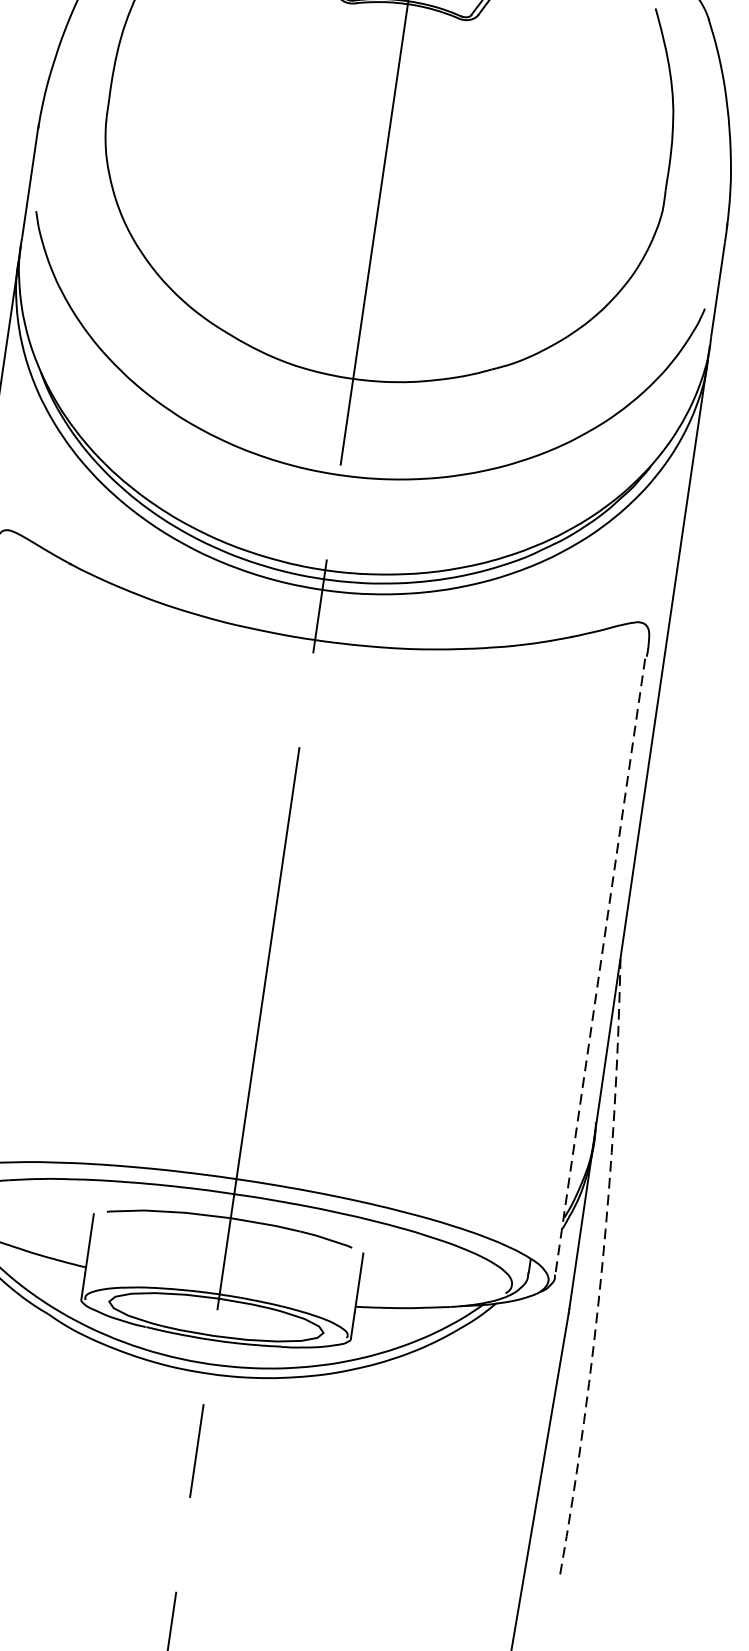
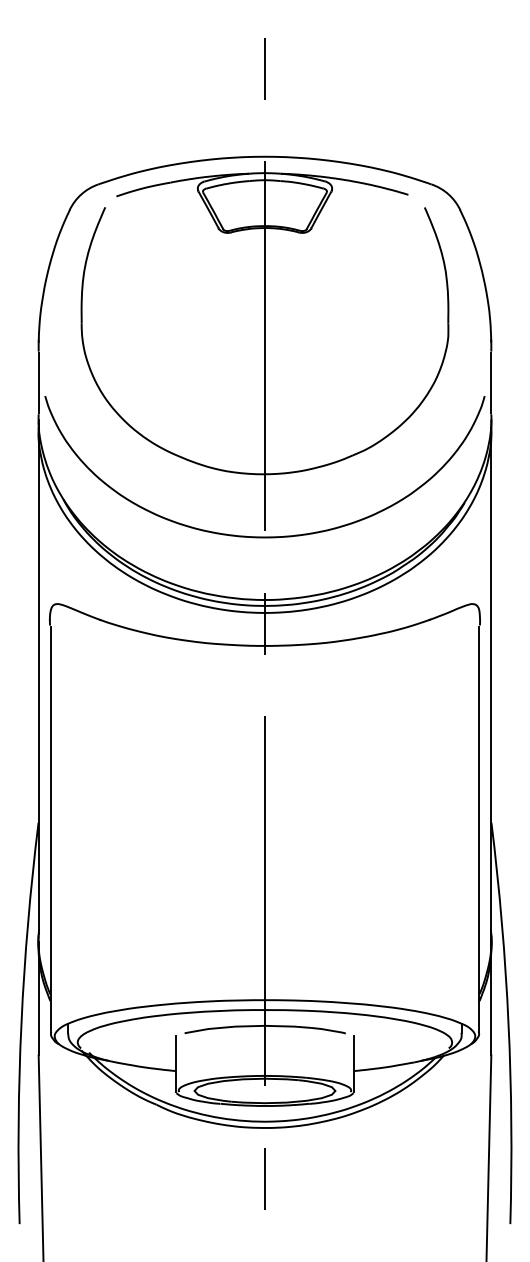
line: (600, 967) -> (479, 829), dashed -> solid
arc: (601, 1268) -> (508, 1023), dashed -> solid

